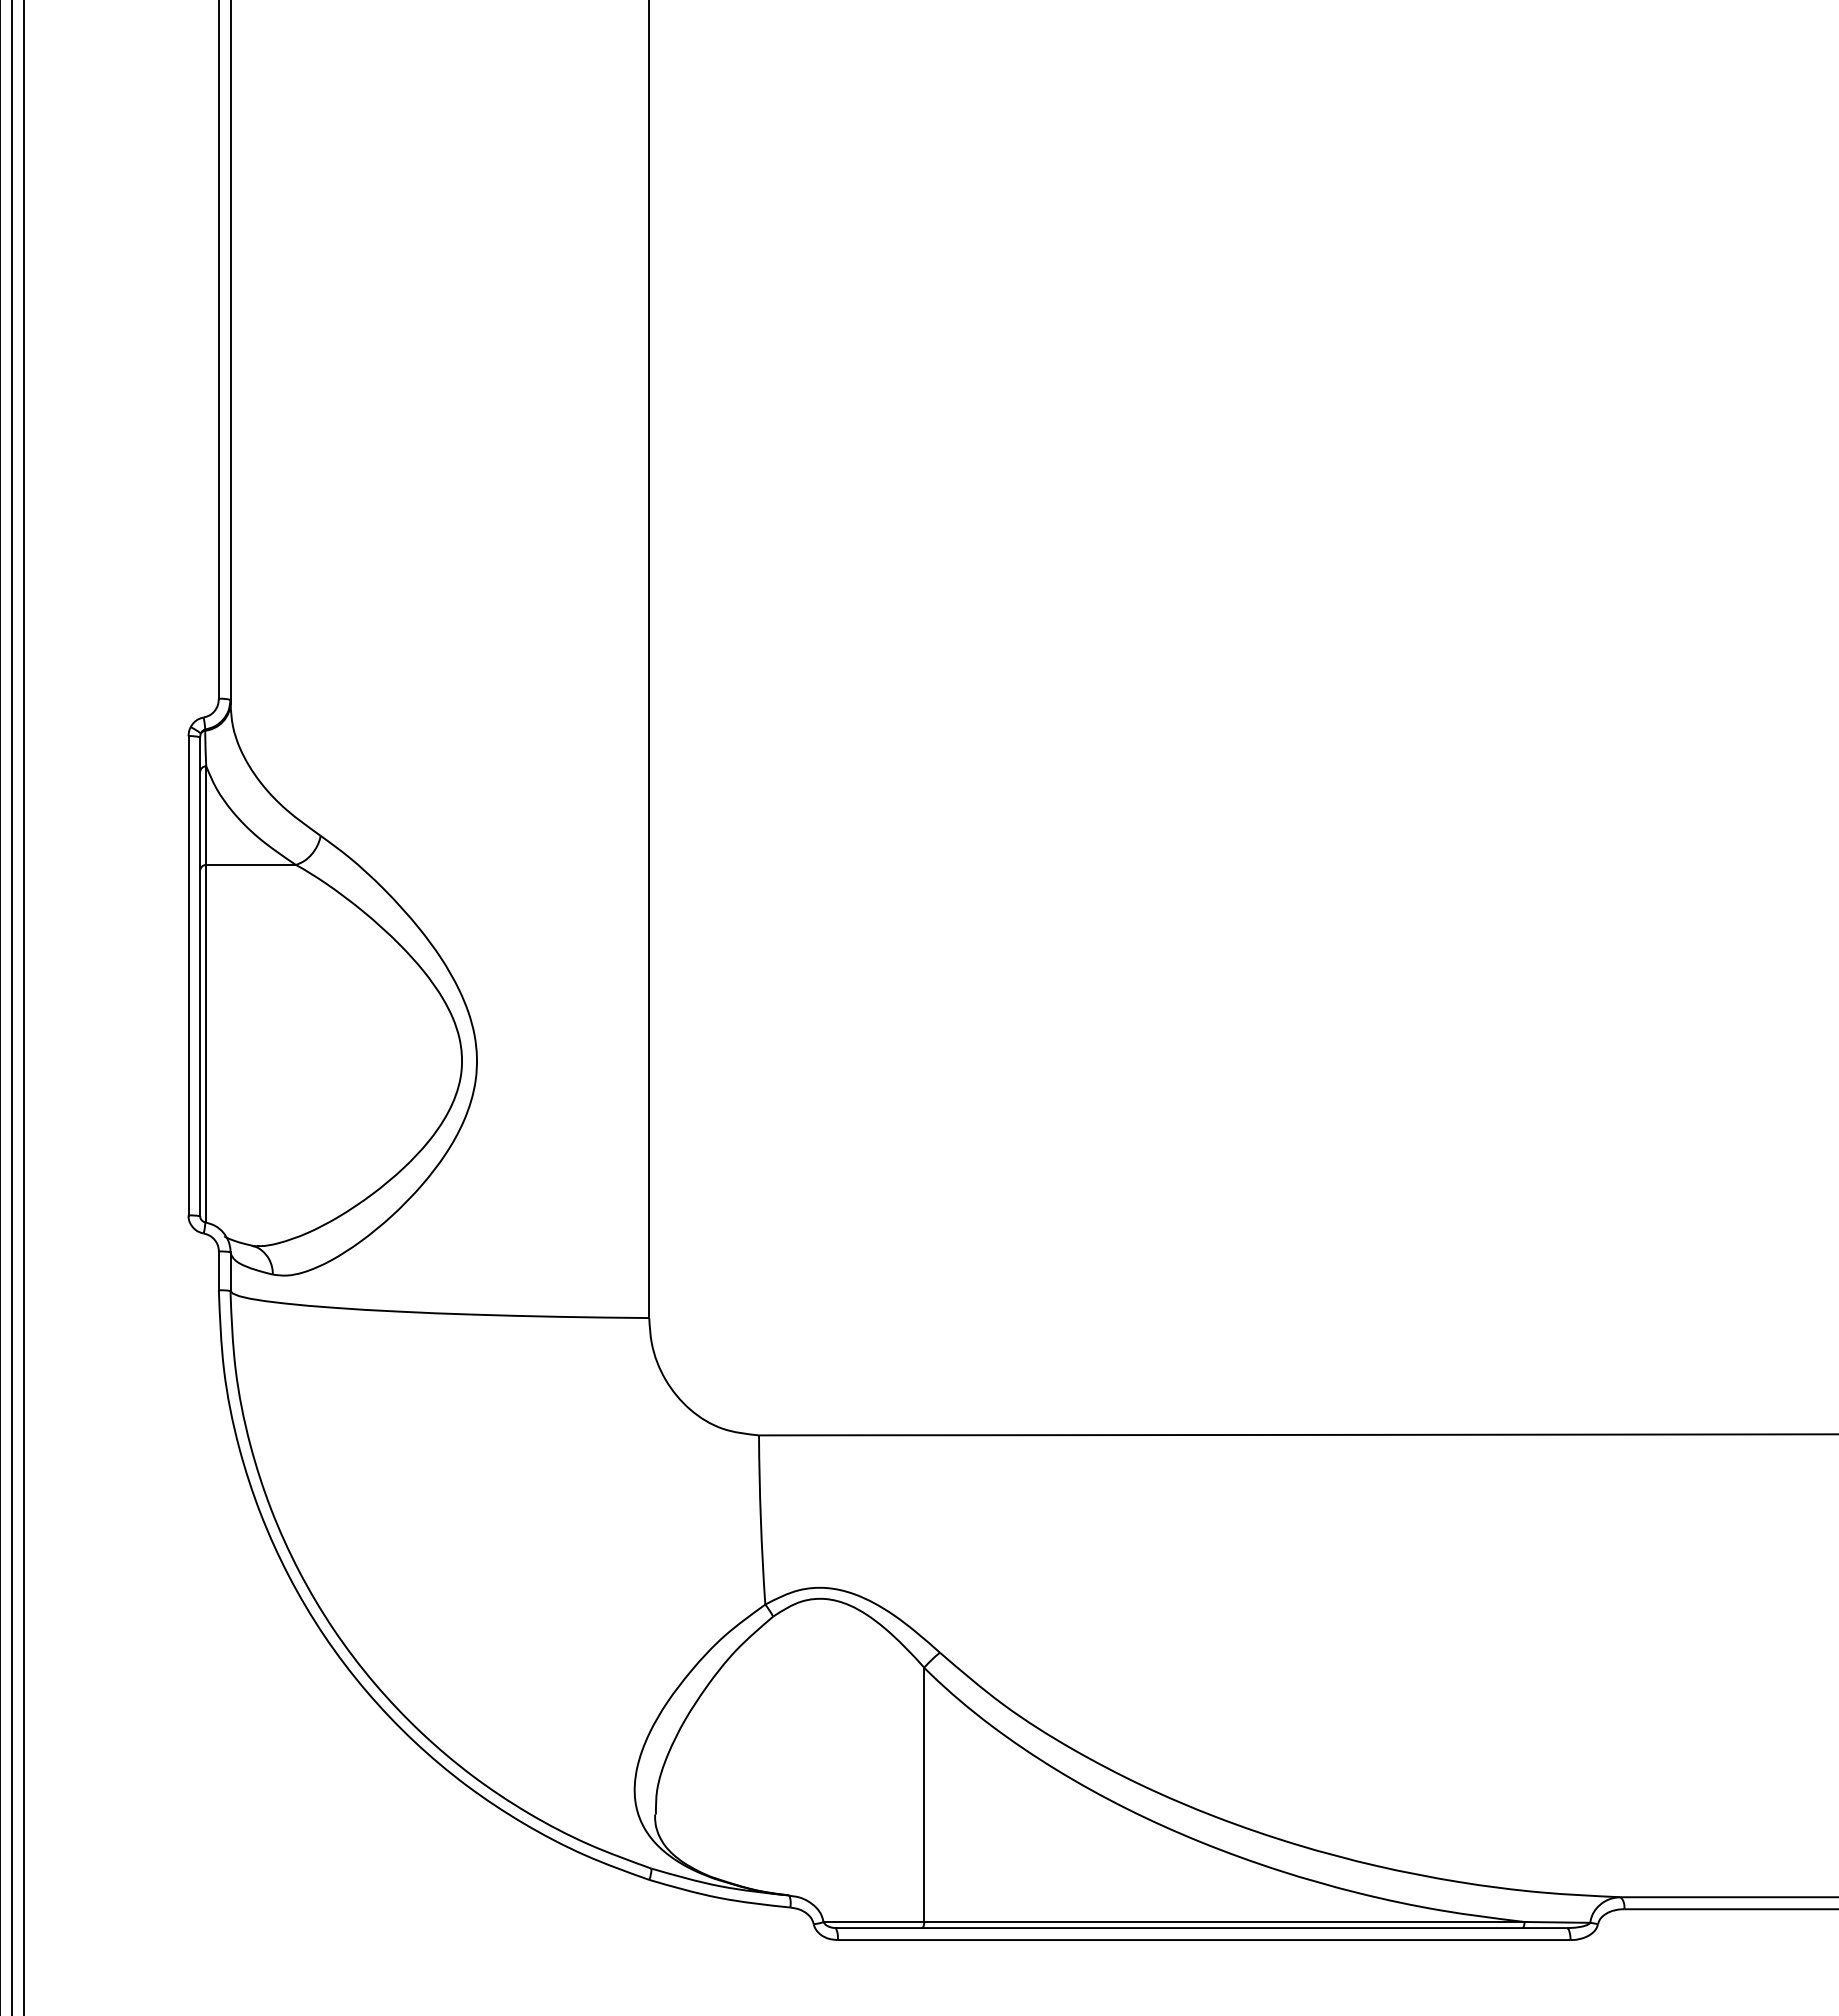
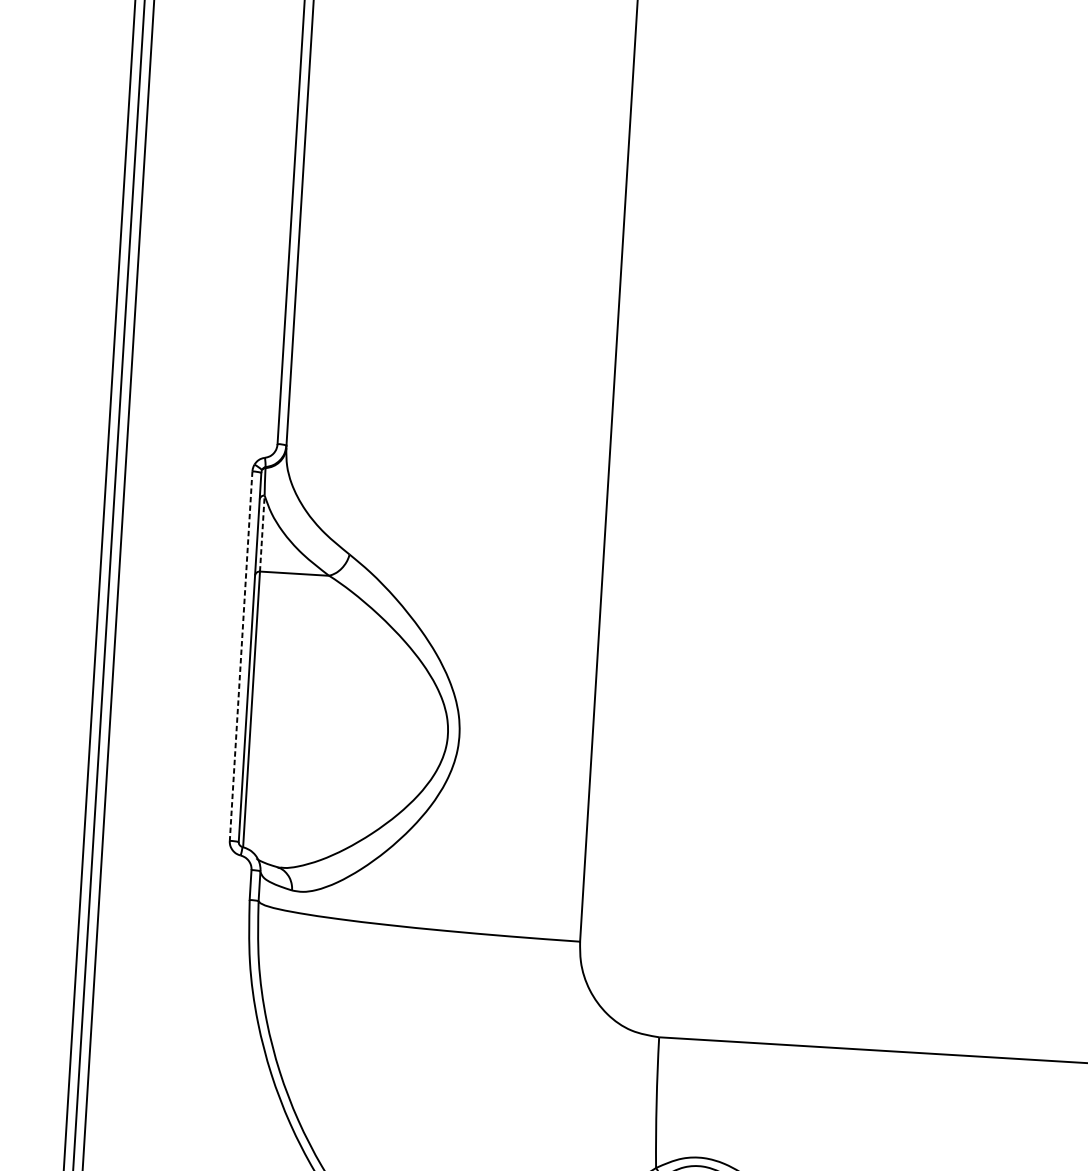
line: (206, 815) -> (262, 533), solid -> dashed
line: (188, 975) -> (241, 655), solid -> dashed

